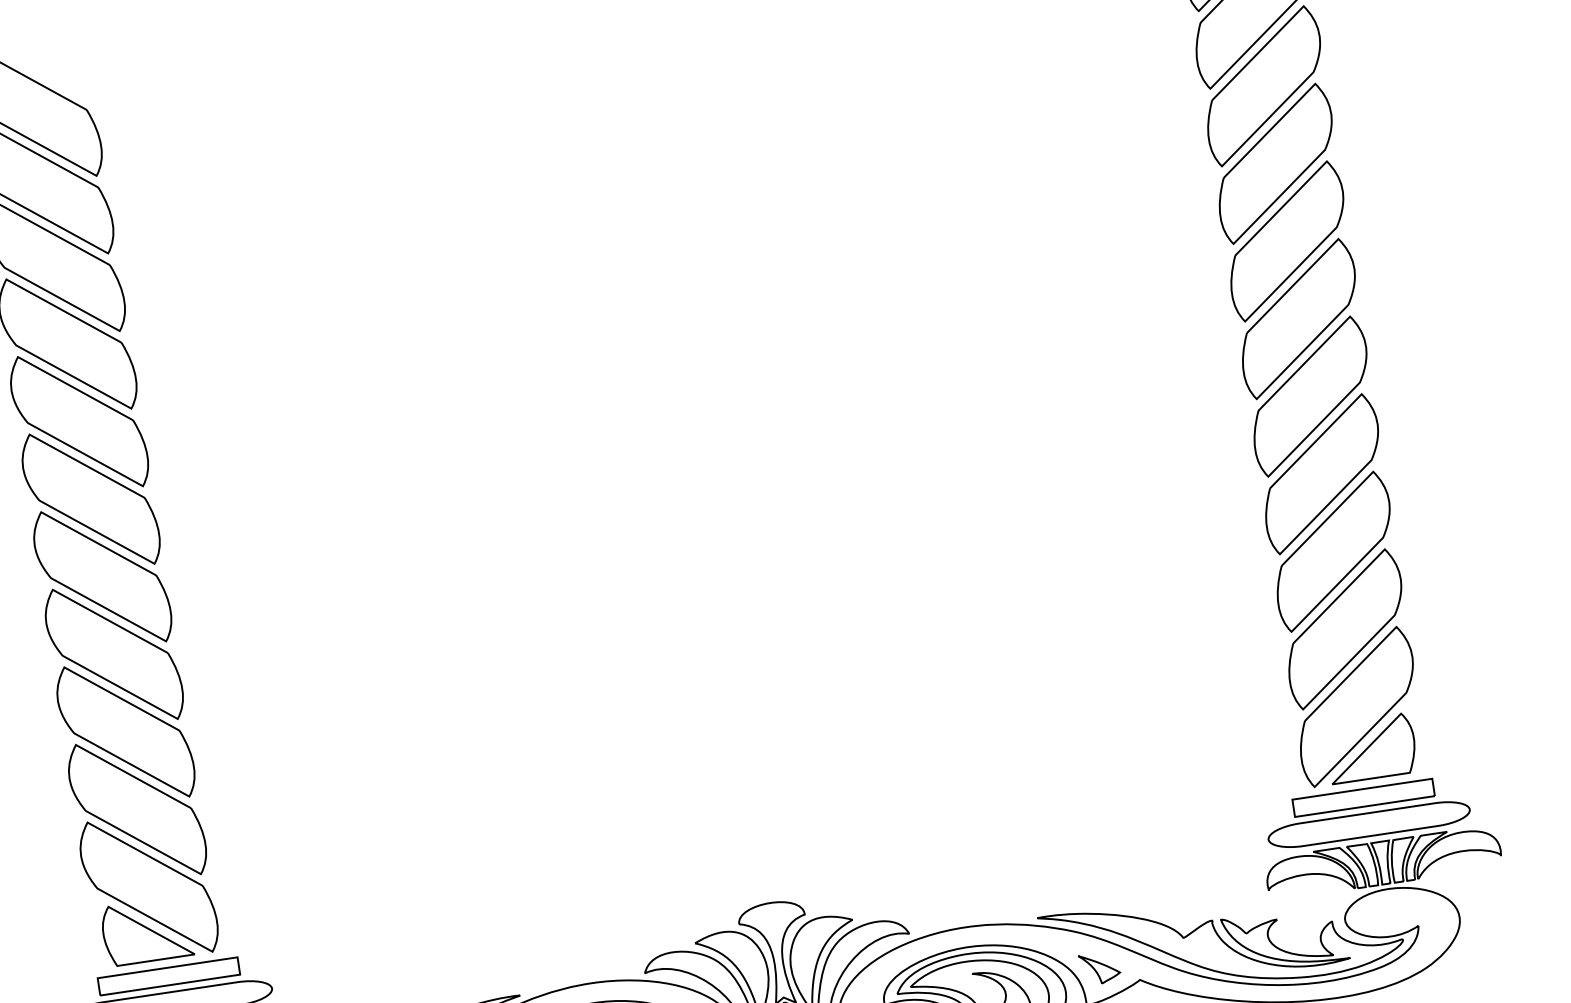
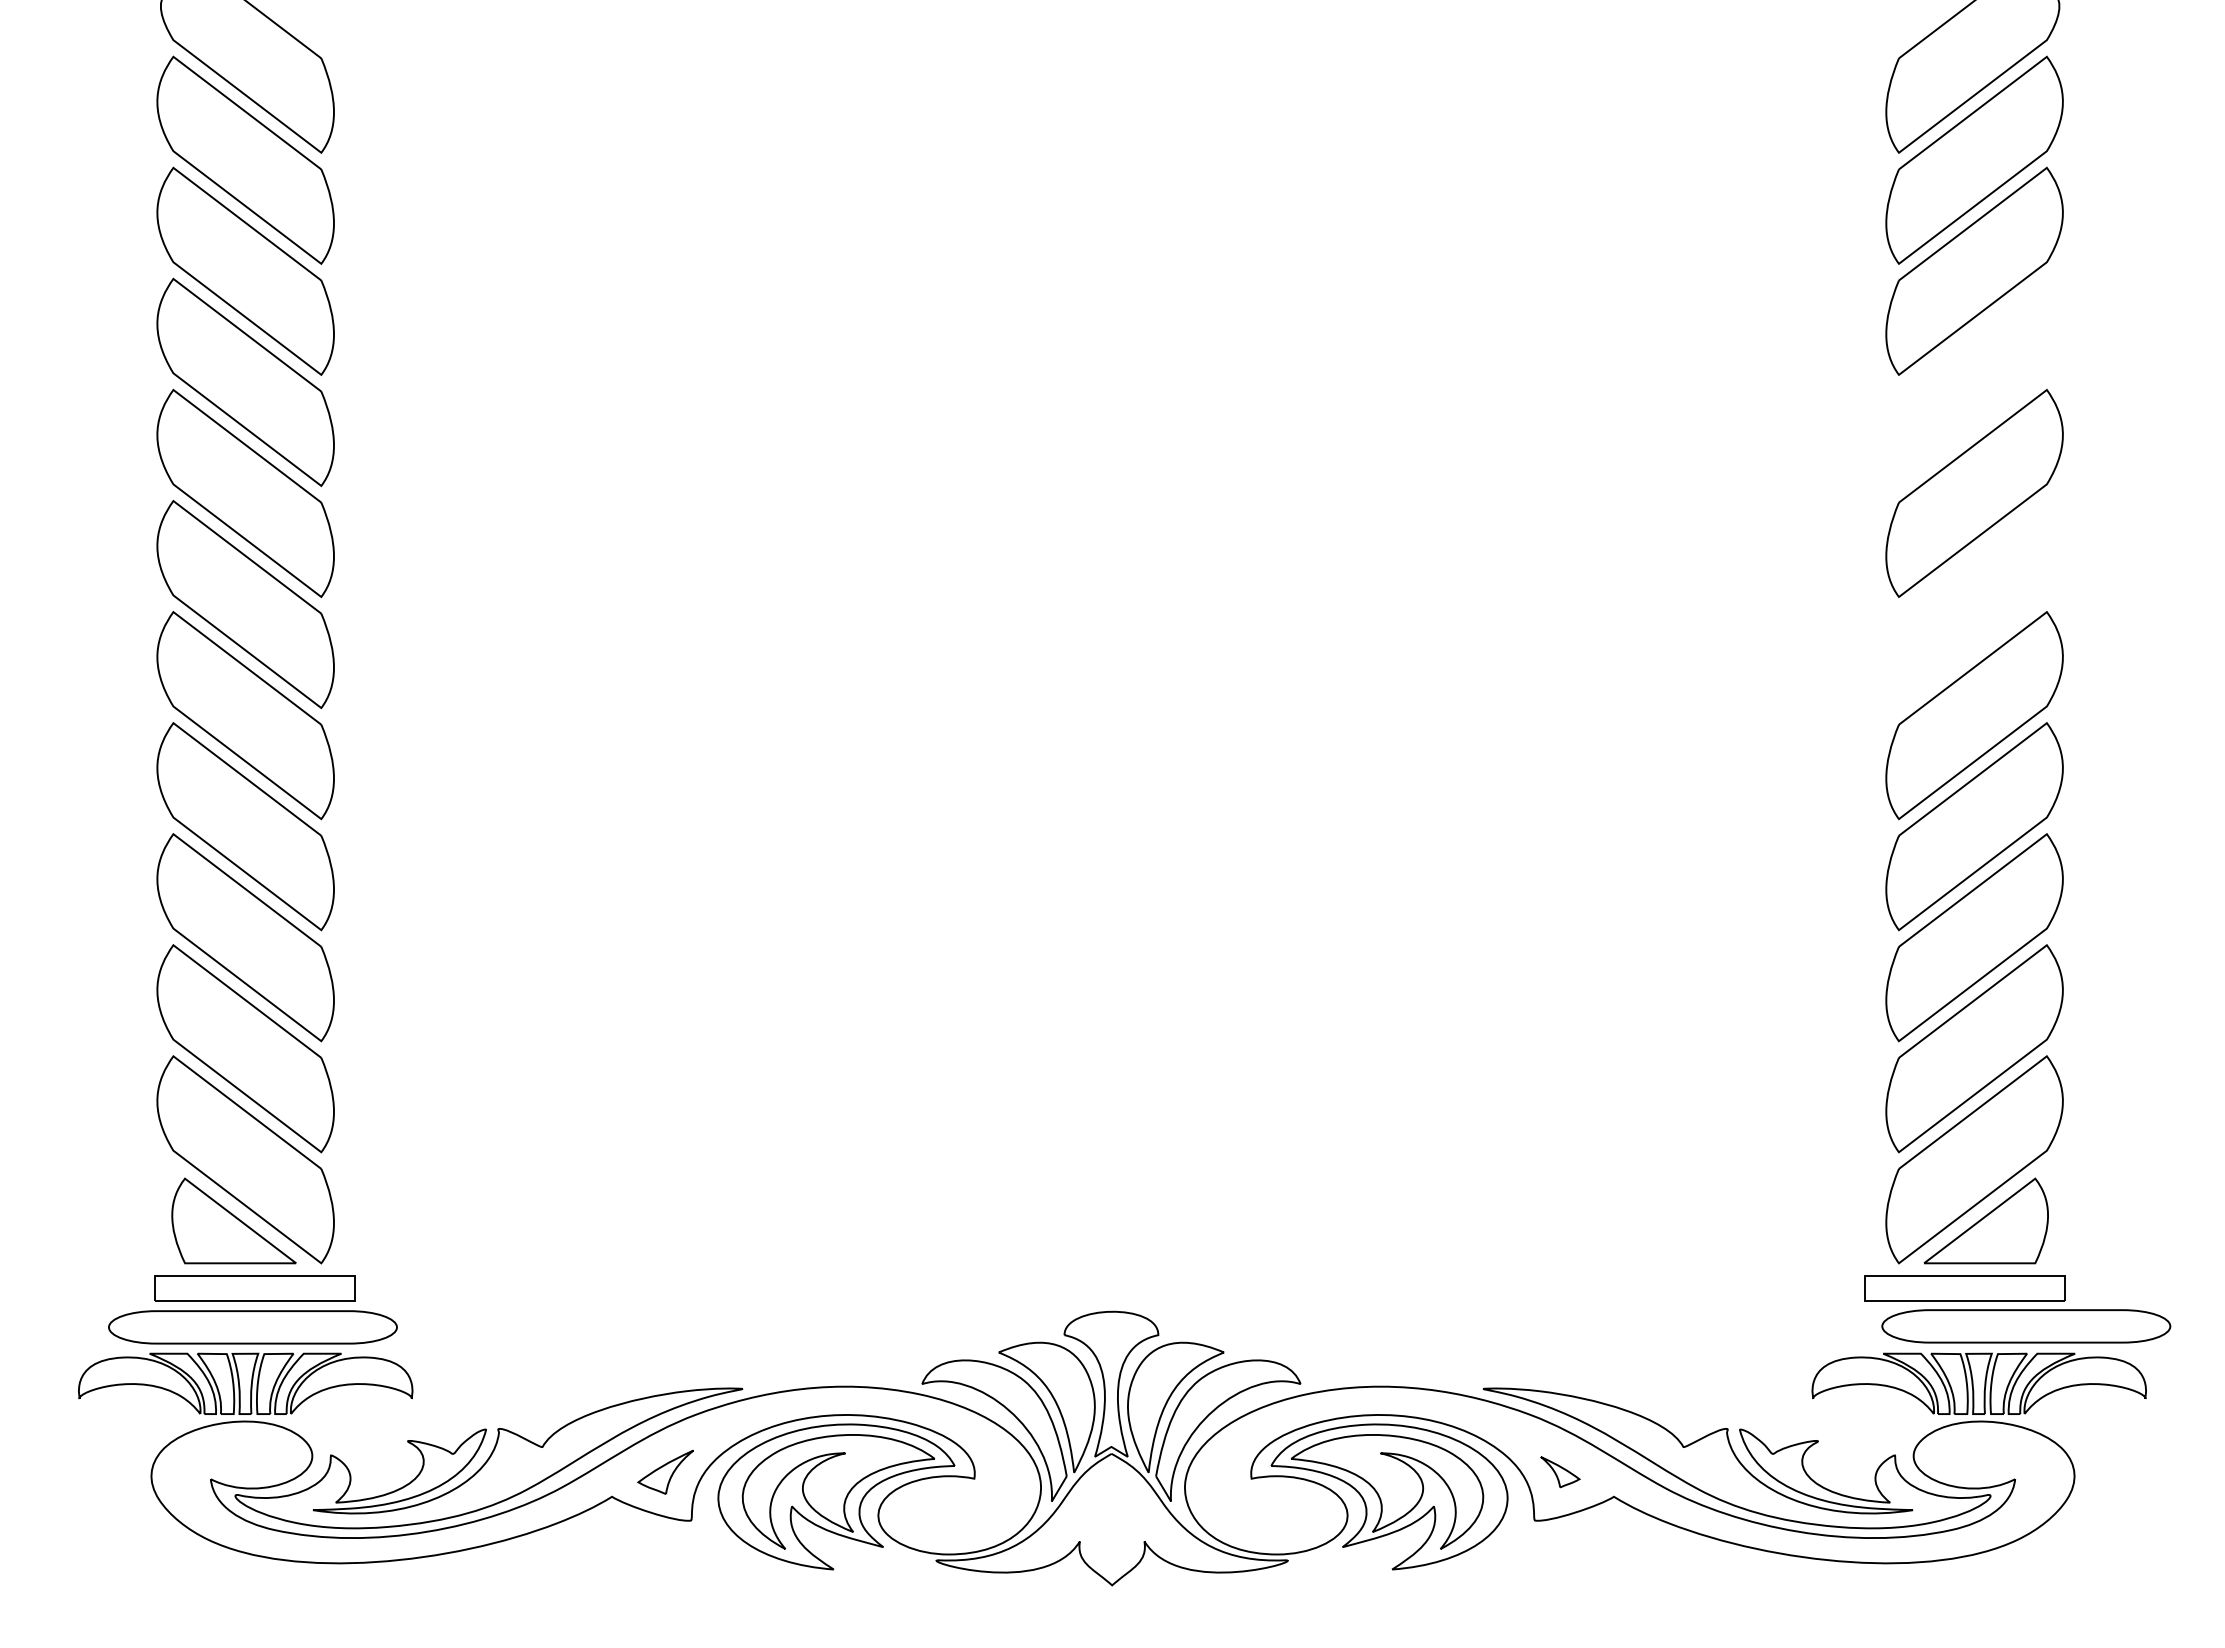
part: (1275, 163) -> (1974, 381), removed
part: (1298, 318) -> (1974, 604), removed
part: (1369, 824) -> (2026, 1326), moved
part: (1100, 967) -> (1560, 1471), size x0.7

